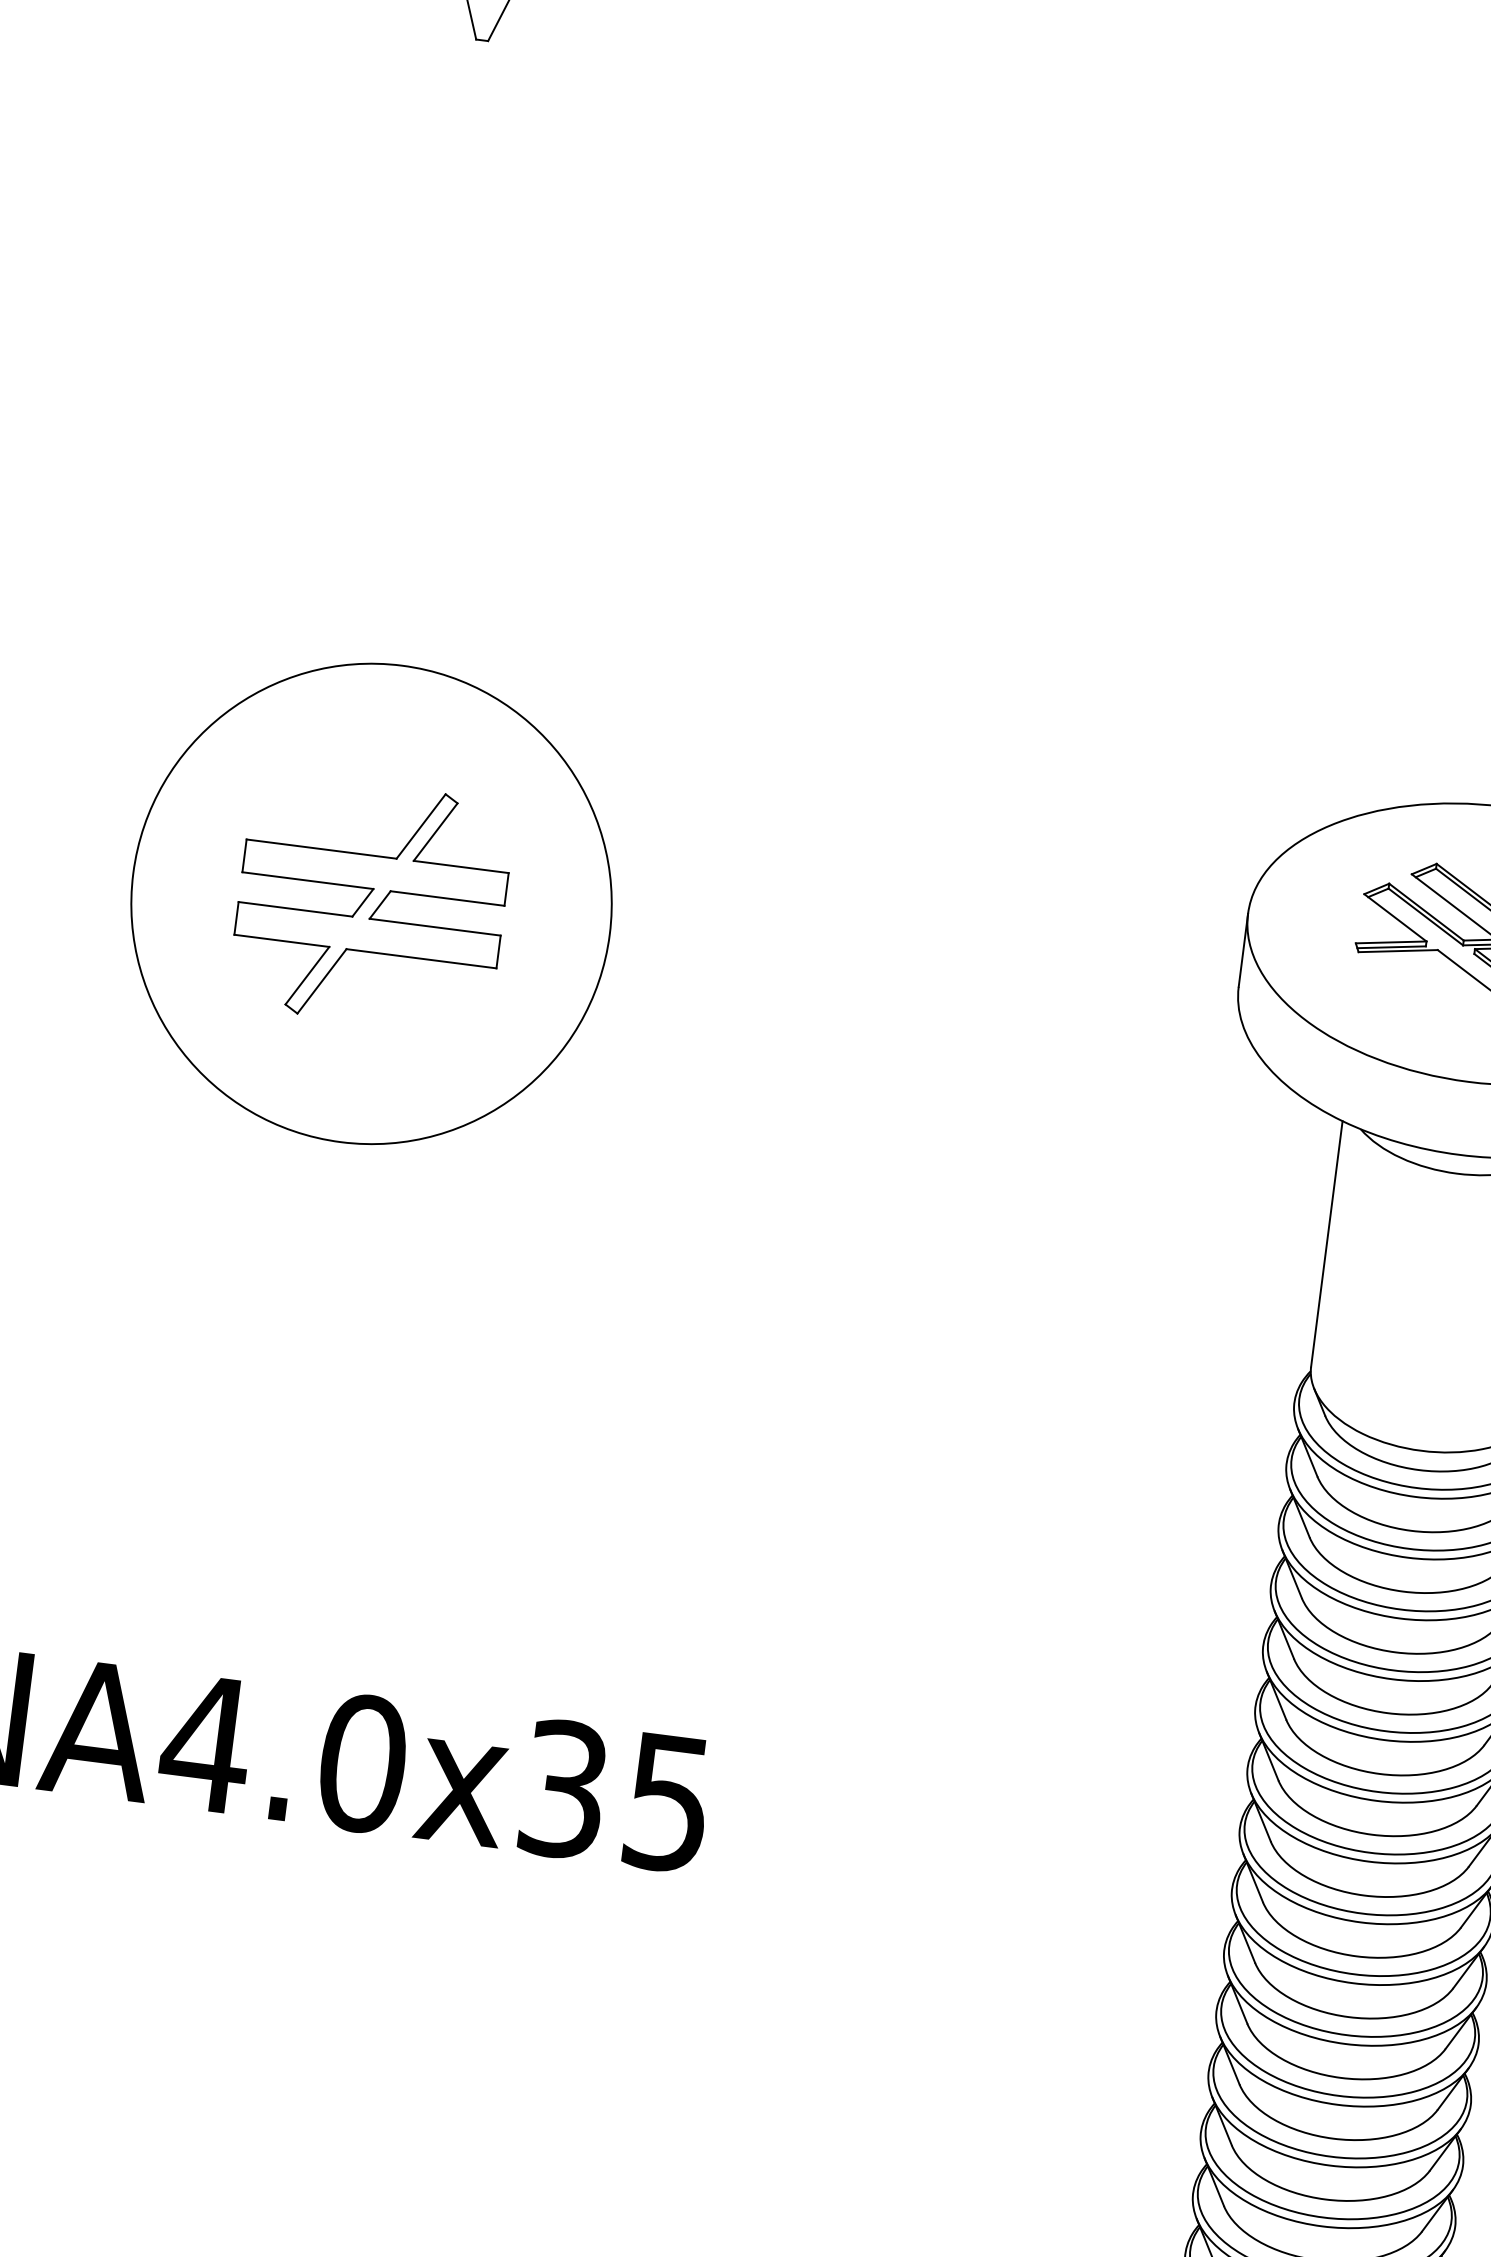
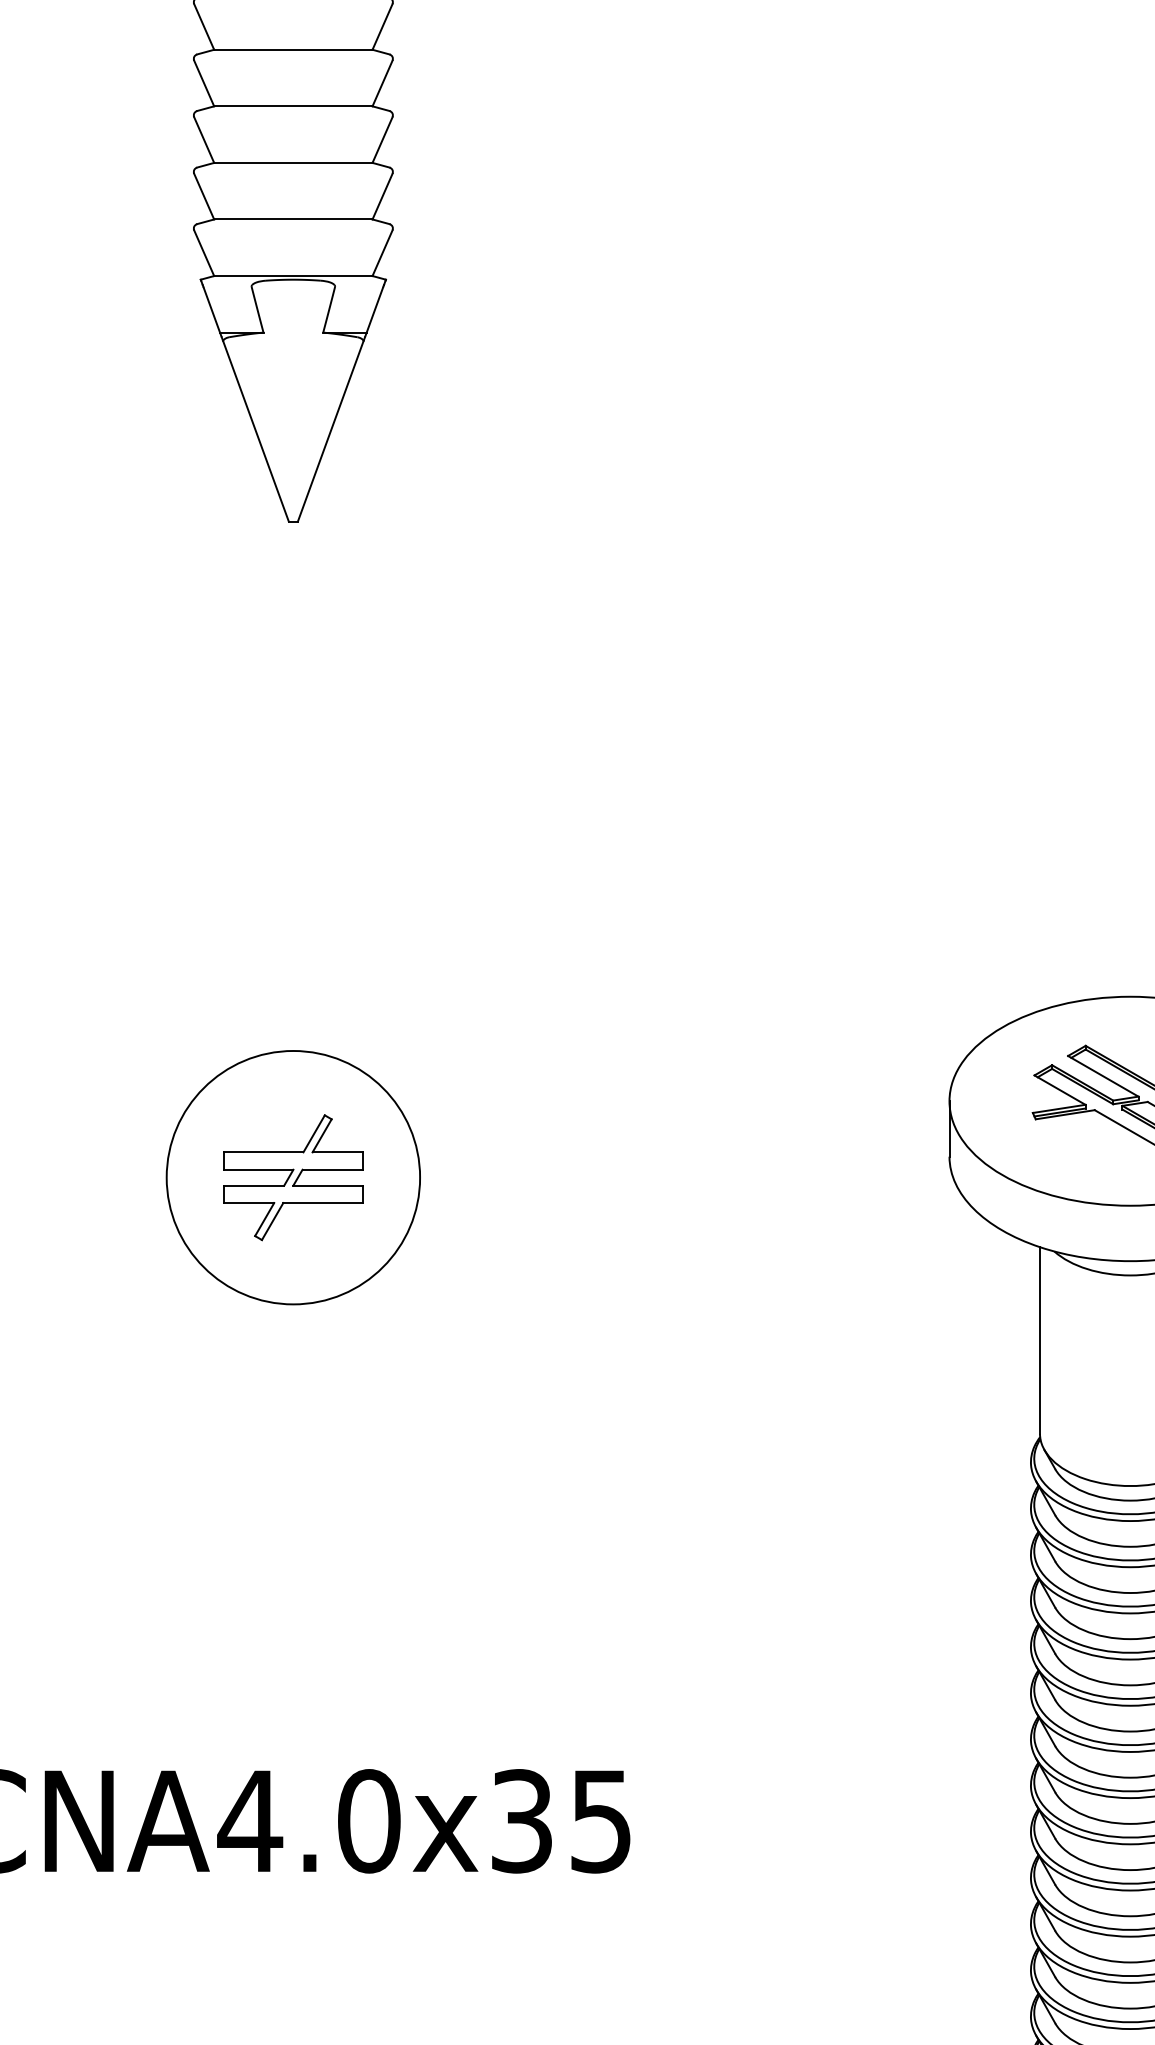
part: (371, 903) -> (293, 1177), size x0.7

